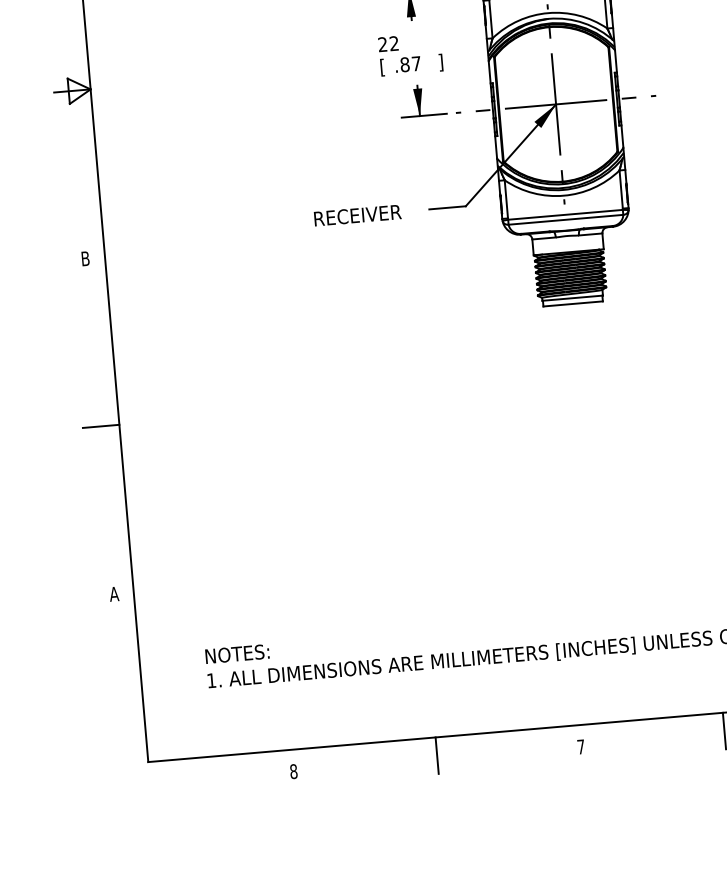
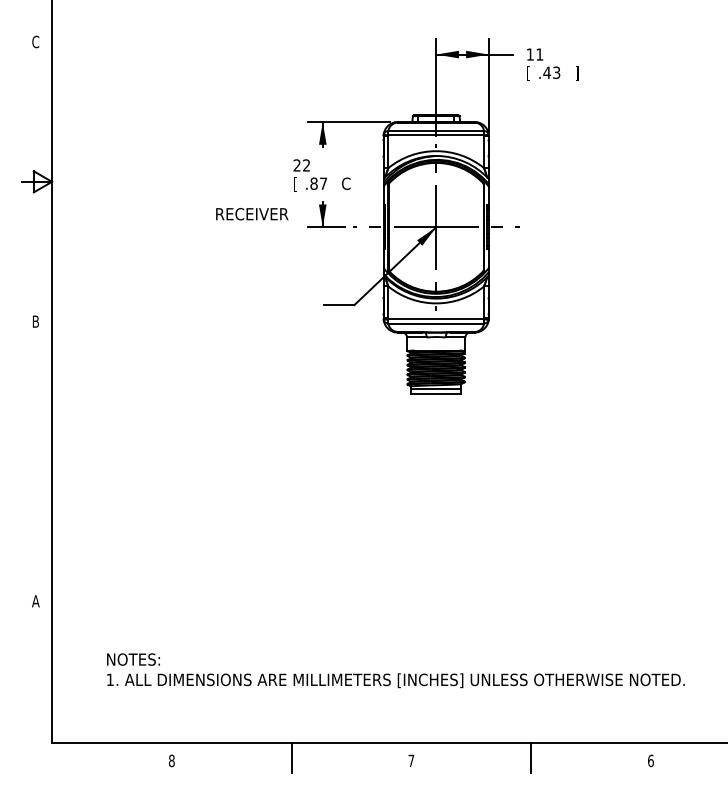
text: (442, 62) -> (345, 184), ] -> C
text: (358, 215) -> (252, 214), moved
line: (100, 426) -> (36, 461), removed

